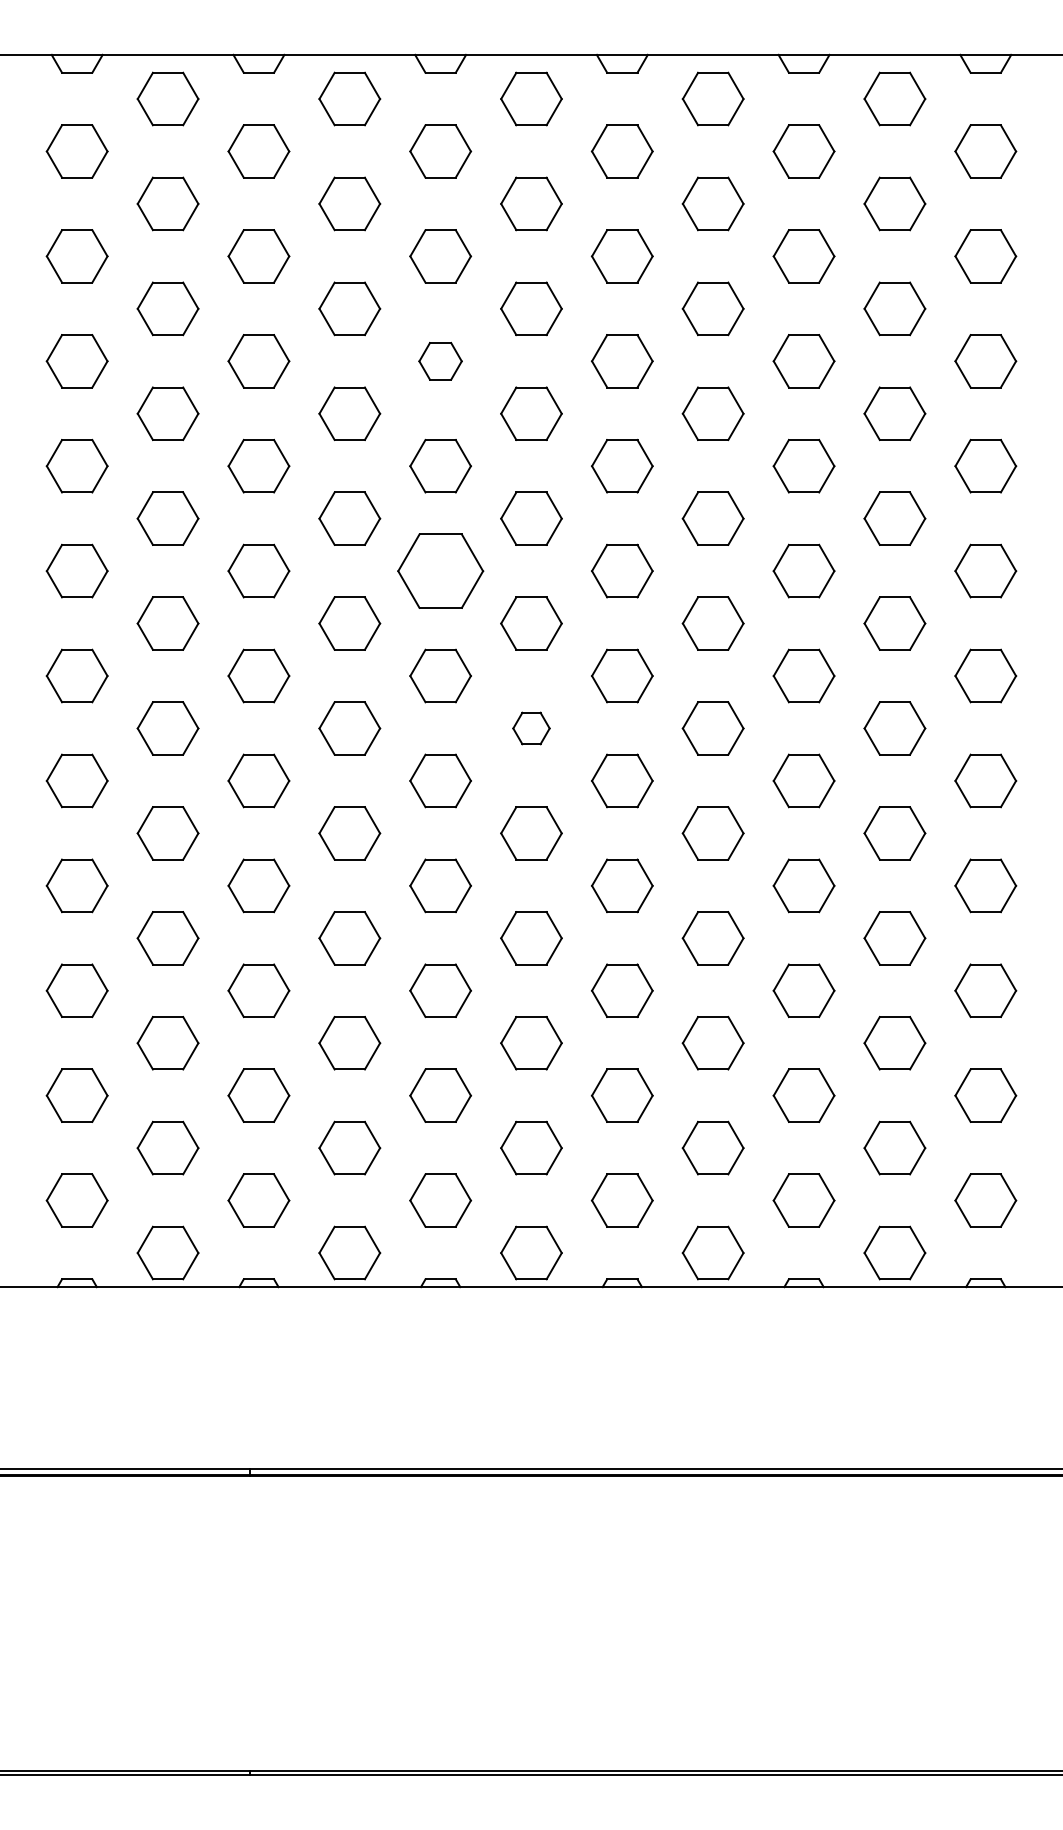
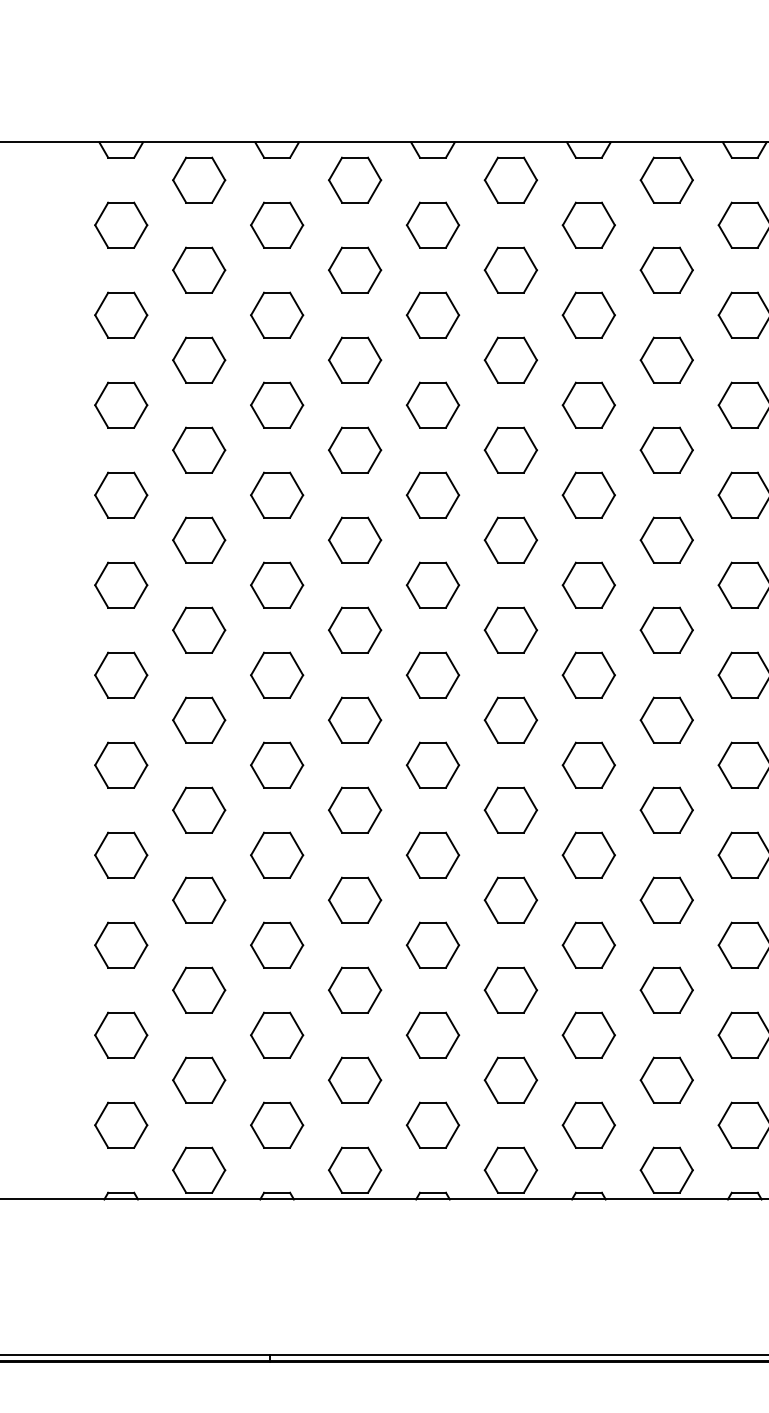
part: (440, 361) -> (432, 405), size x1.43
part: (440, 570) -> (432, 584), size x0.71
part: (531, 728) -> (510, 720), size x1.67

